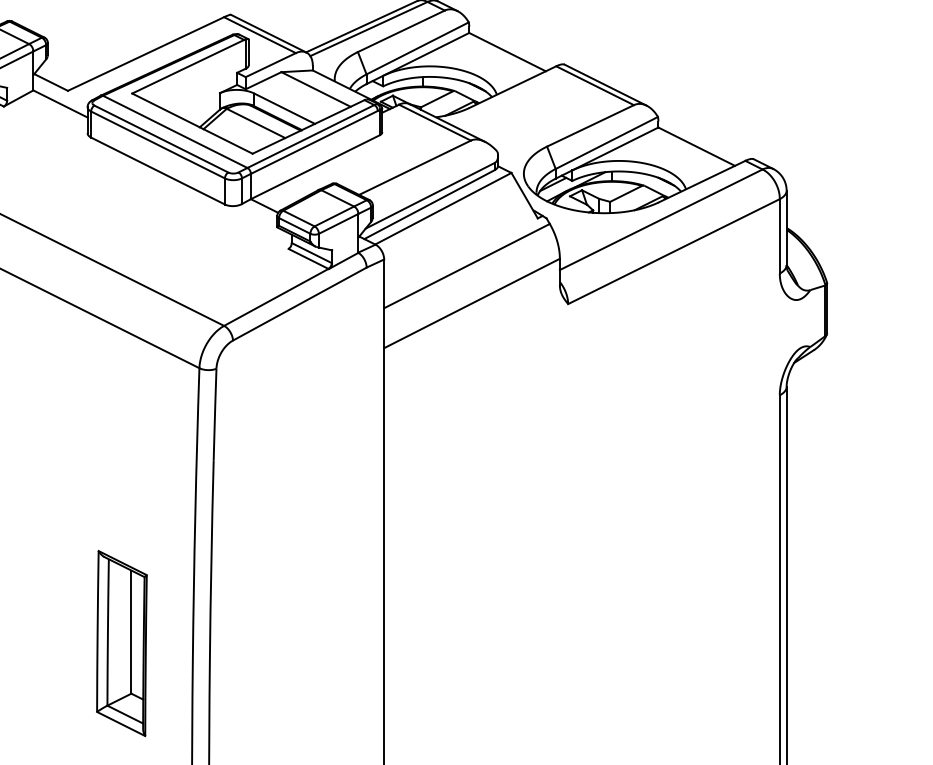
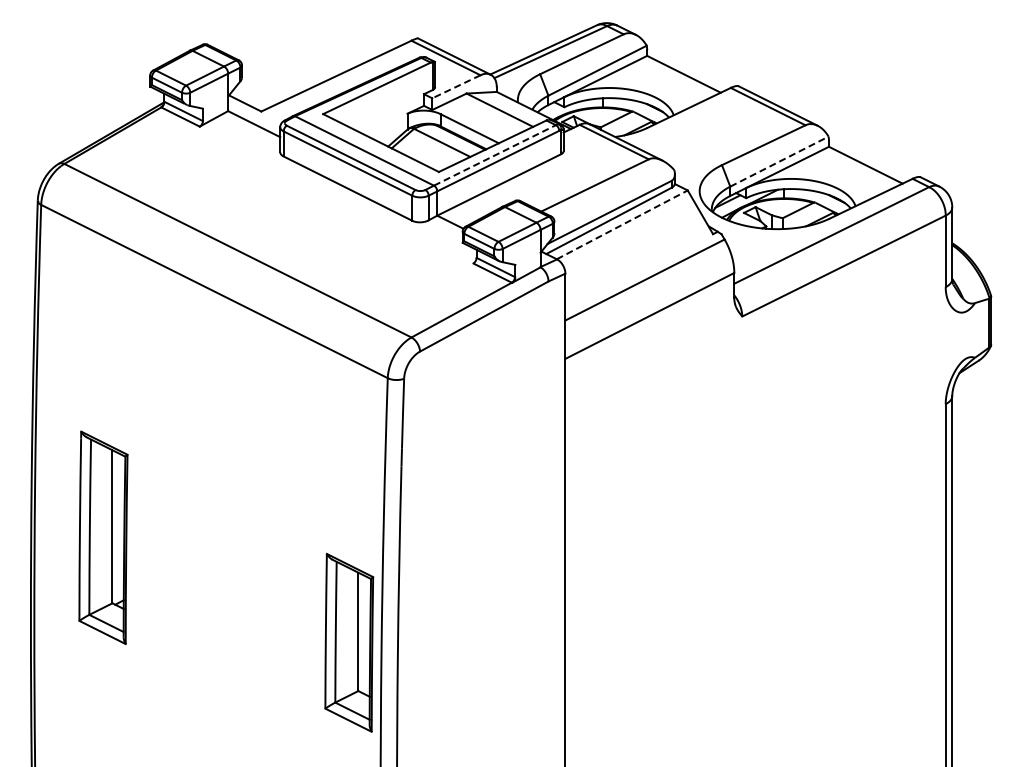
line: (270, 64) -> (456, 86), solid -> dashed
line: (311, 136) -> (495, 155), solid -> dashed
line: (606, 142) -> (779, 161), solid -> dashed
line: (443, 208) -> (622, 224), solid -> dashed
part: (122, 643) -> (349, 642), moved

